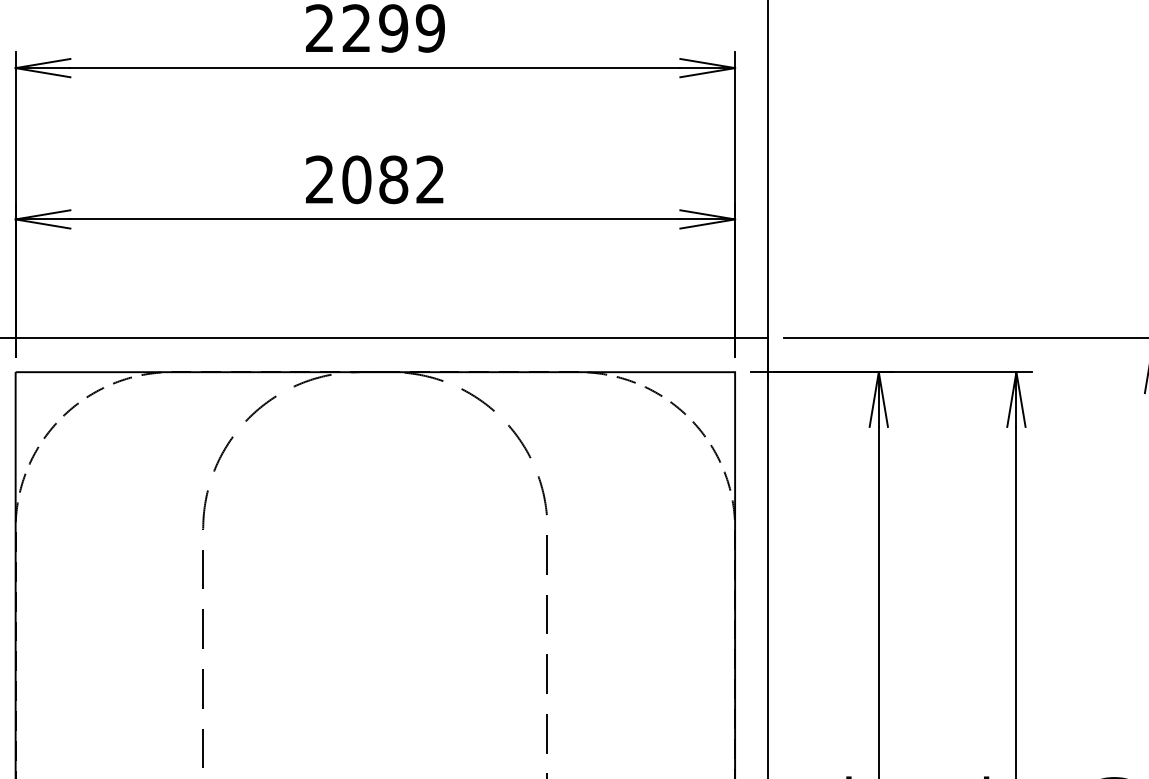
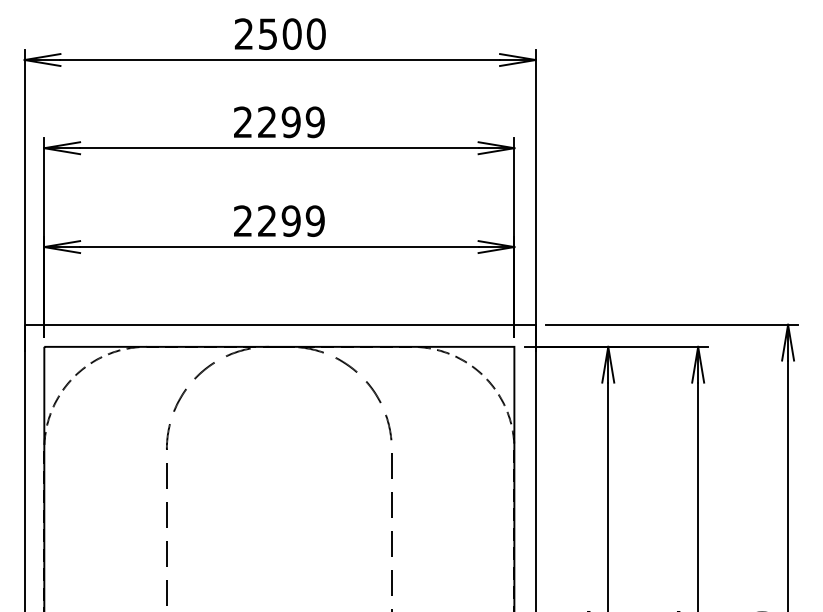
text: (392, 180) -> (290, 221), 2082 -> 2299

